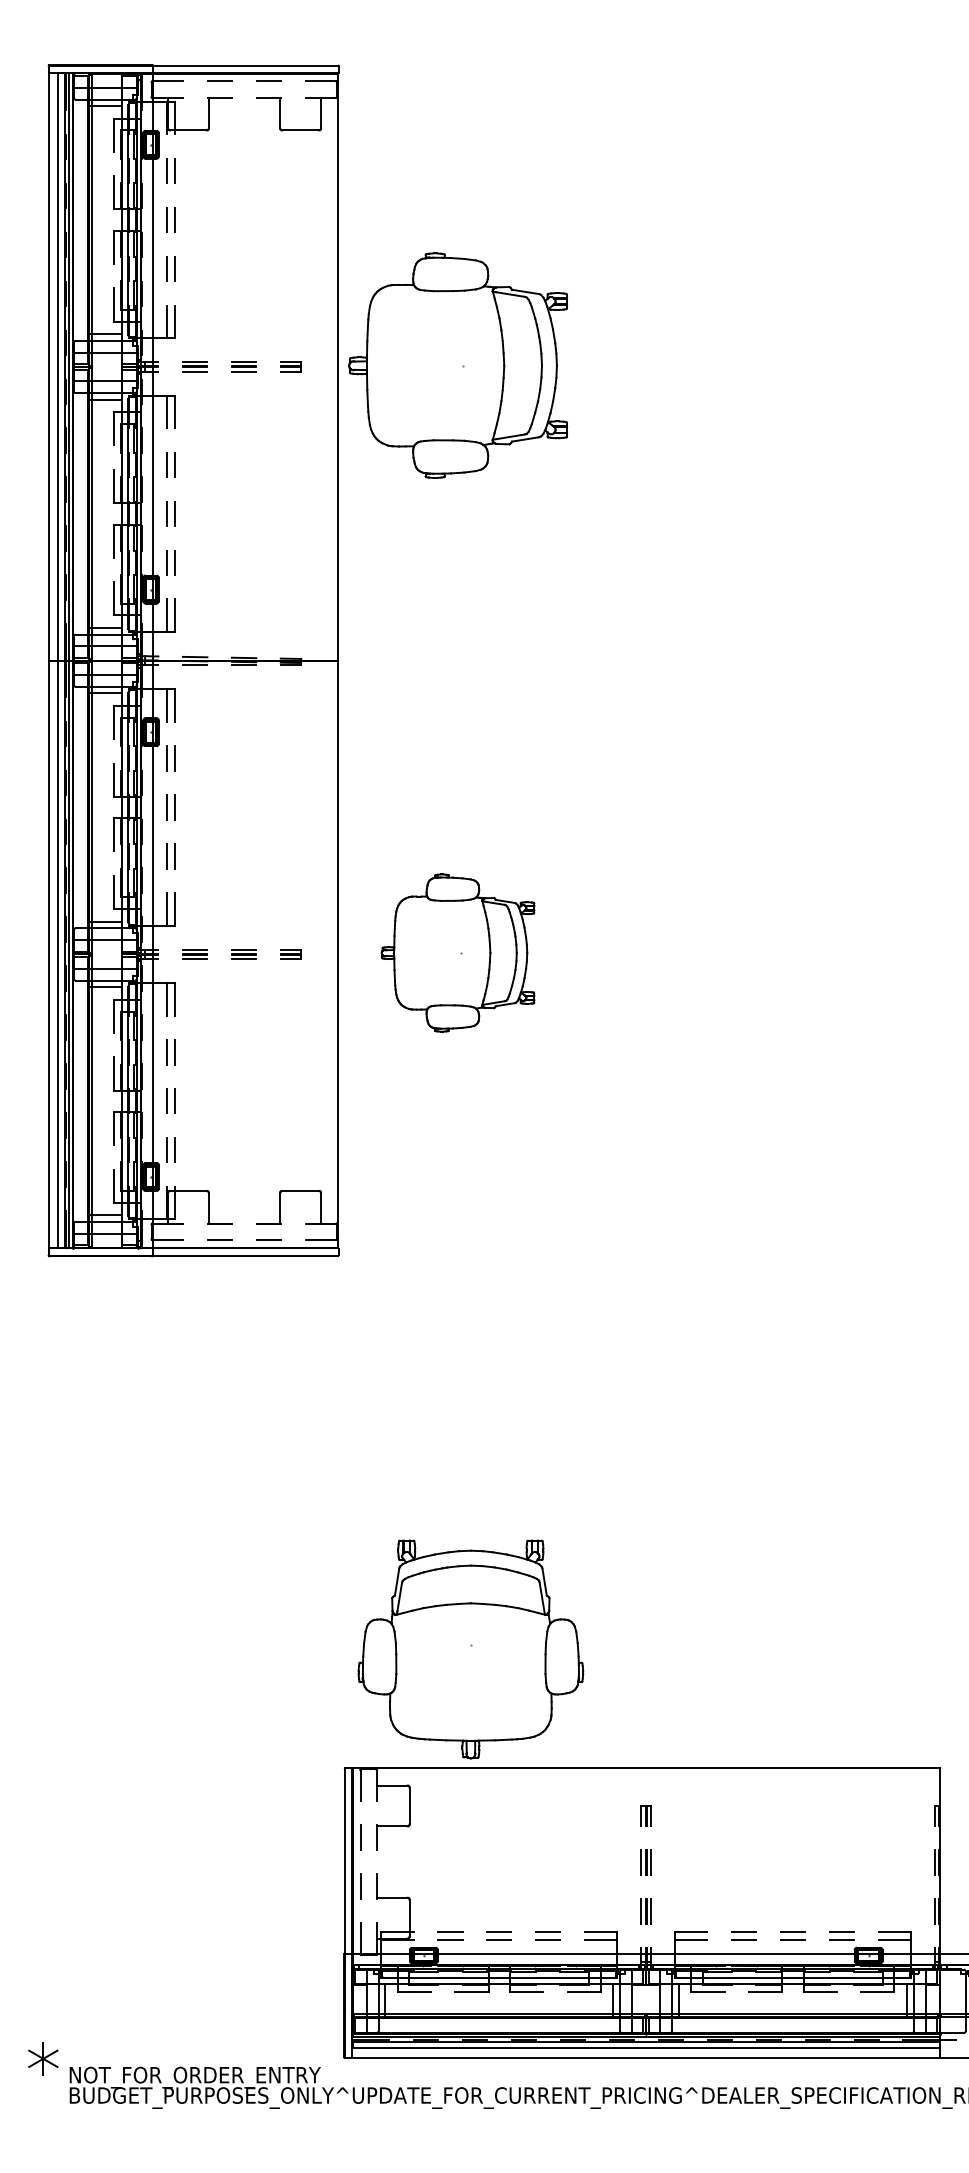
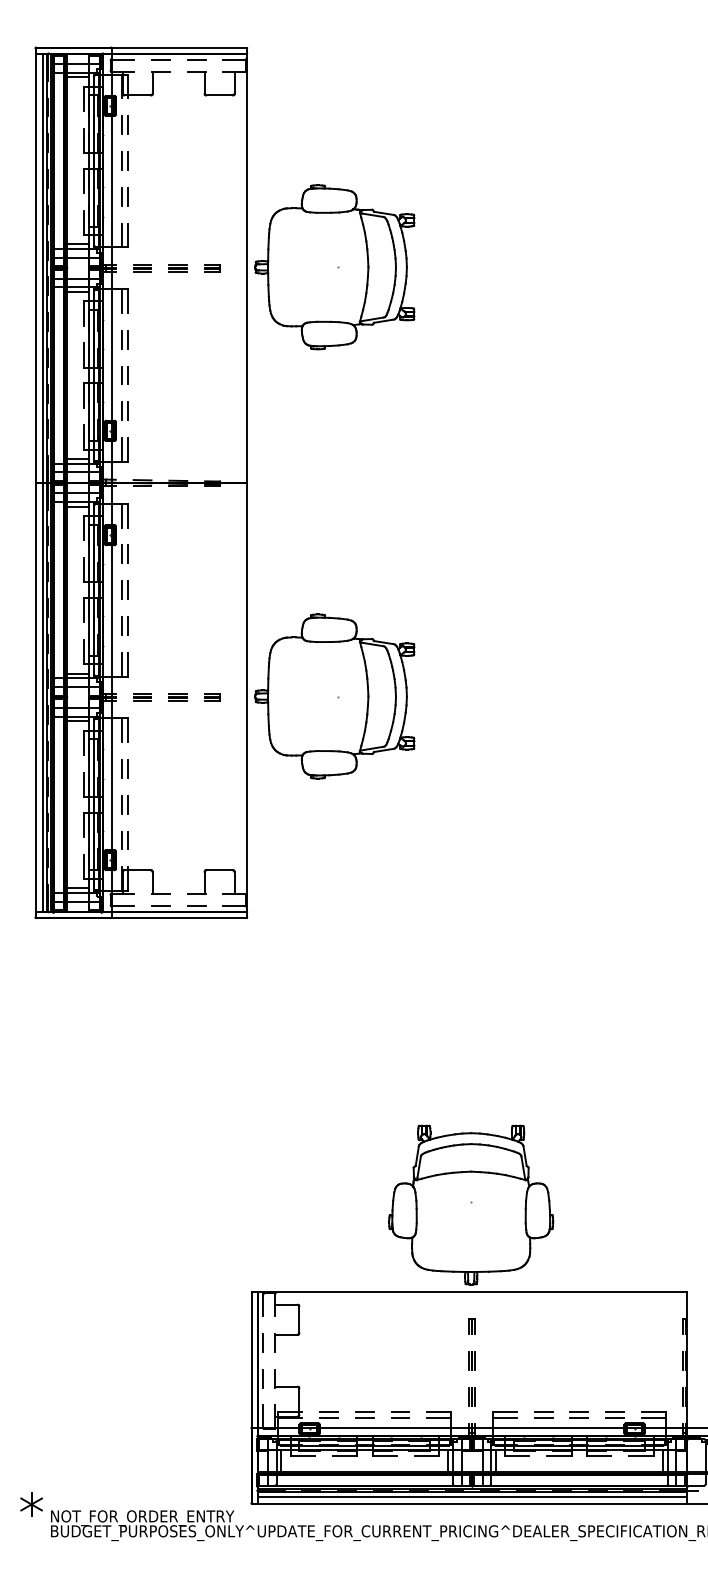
part: (457, 952) -> (334, 696), size x1.43
part: (470, 1649) -> (470, 1205), moved

